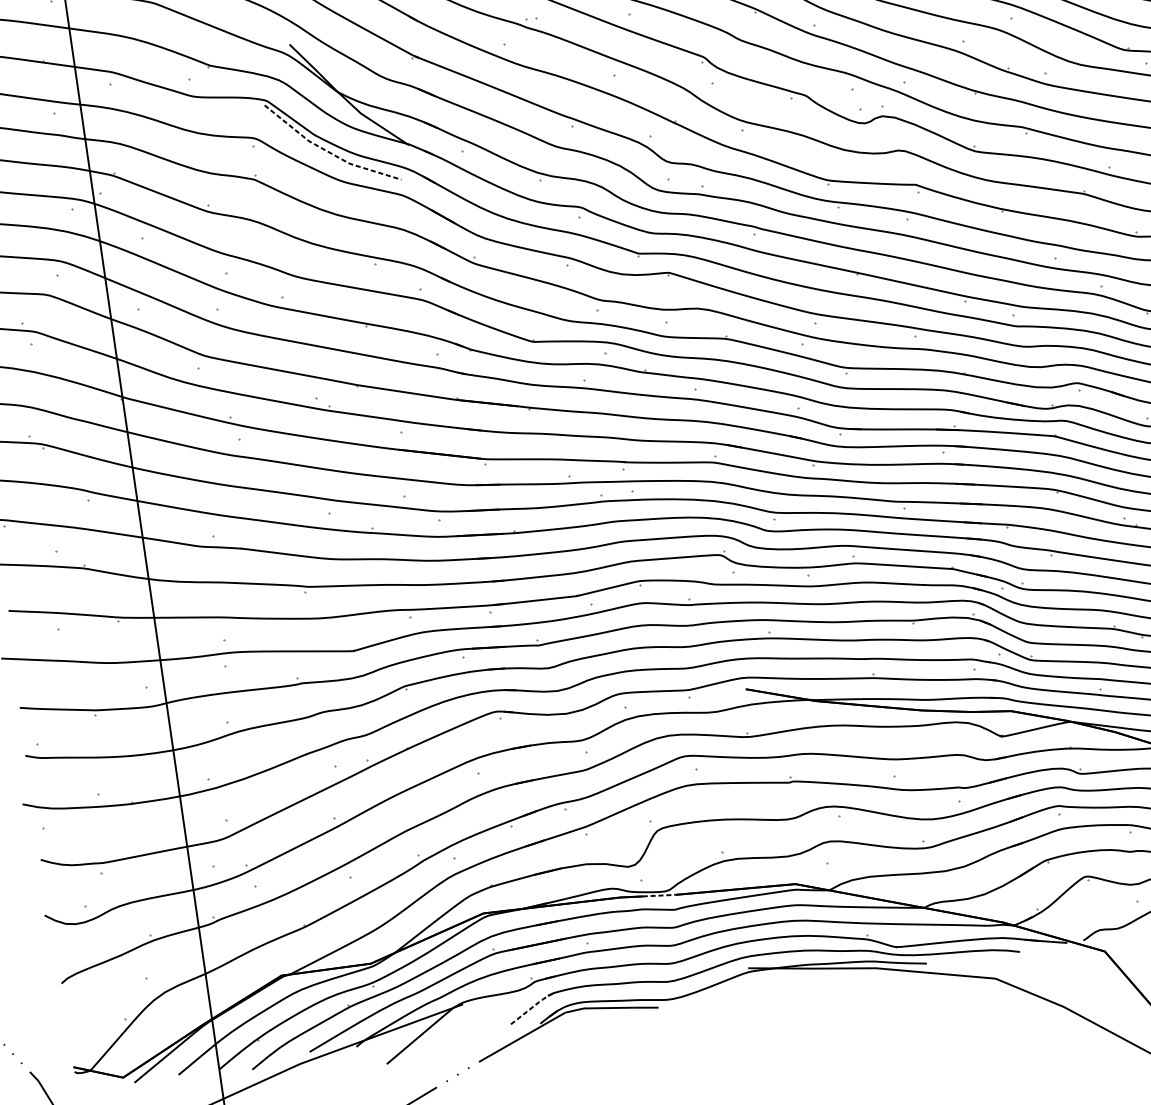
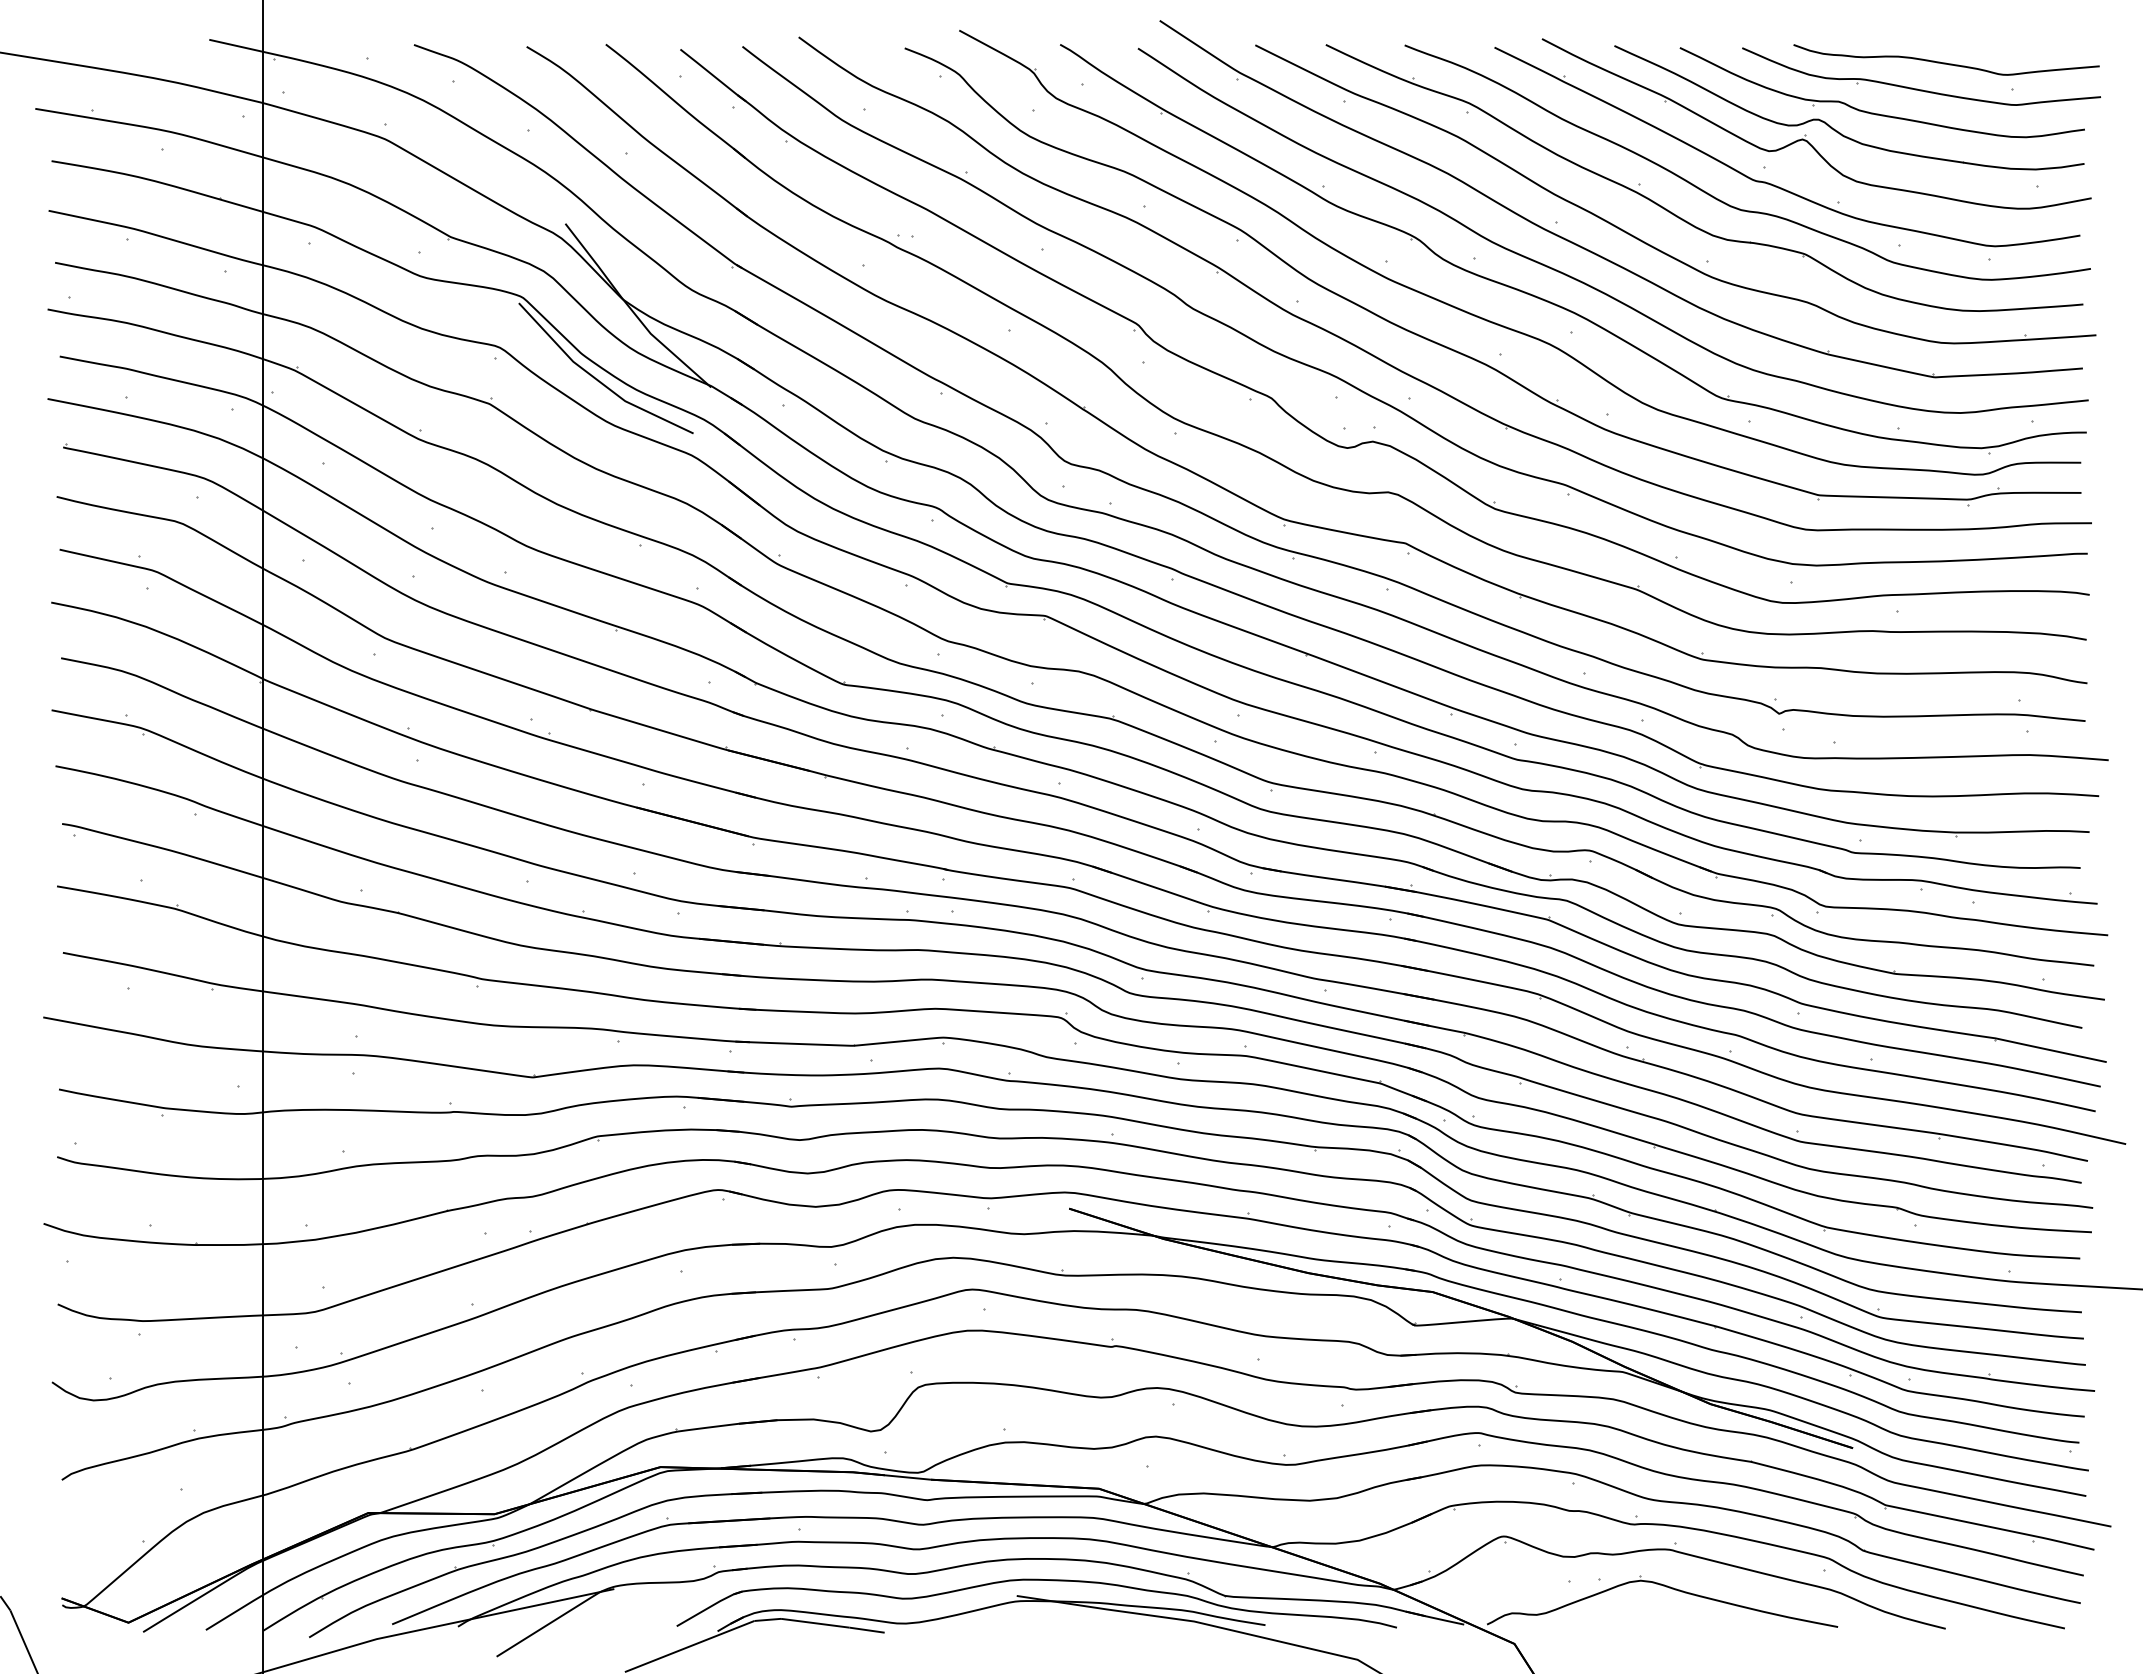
line: (328, 152) -> (597, 380), dashed -> solid
line: (659, 895) -> (908, 1477), dashed -> solid
line: (532, 1006) -> (710, 1606), dashed -> solid

